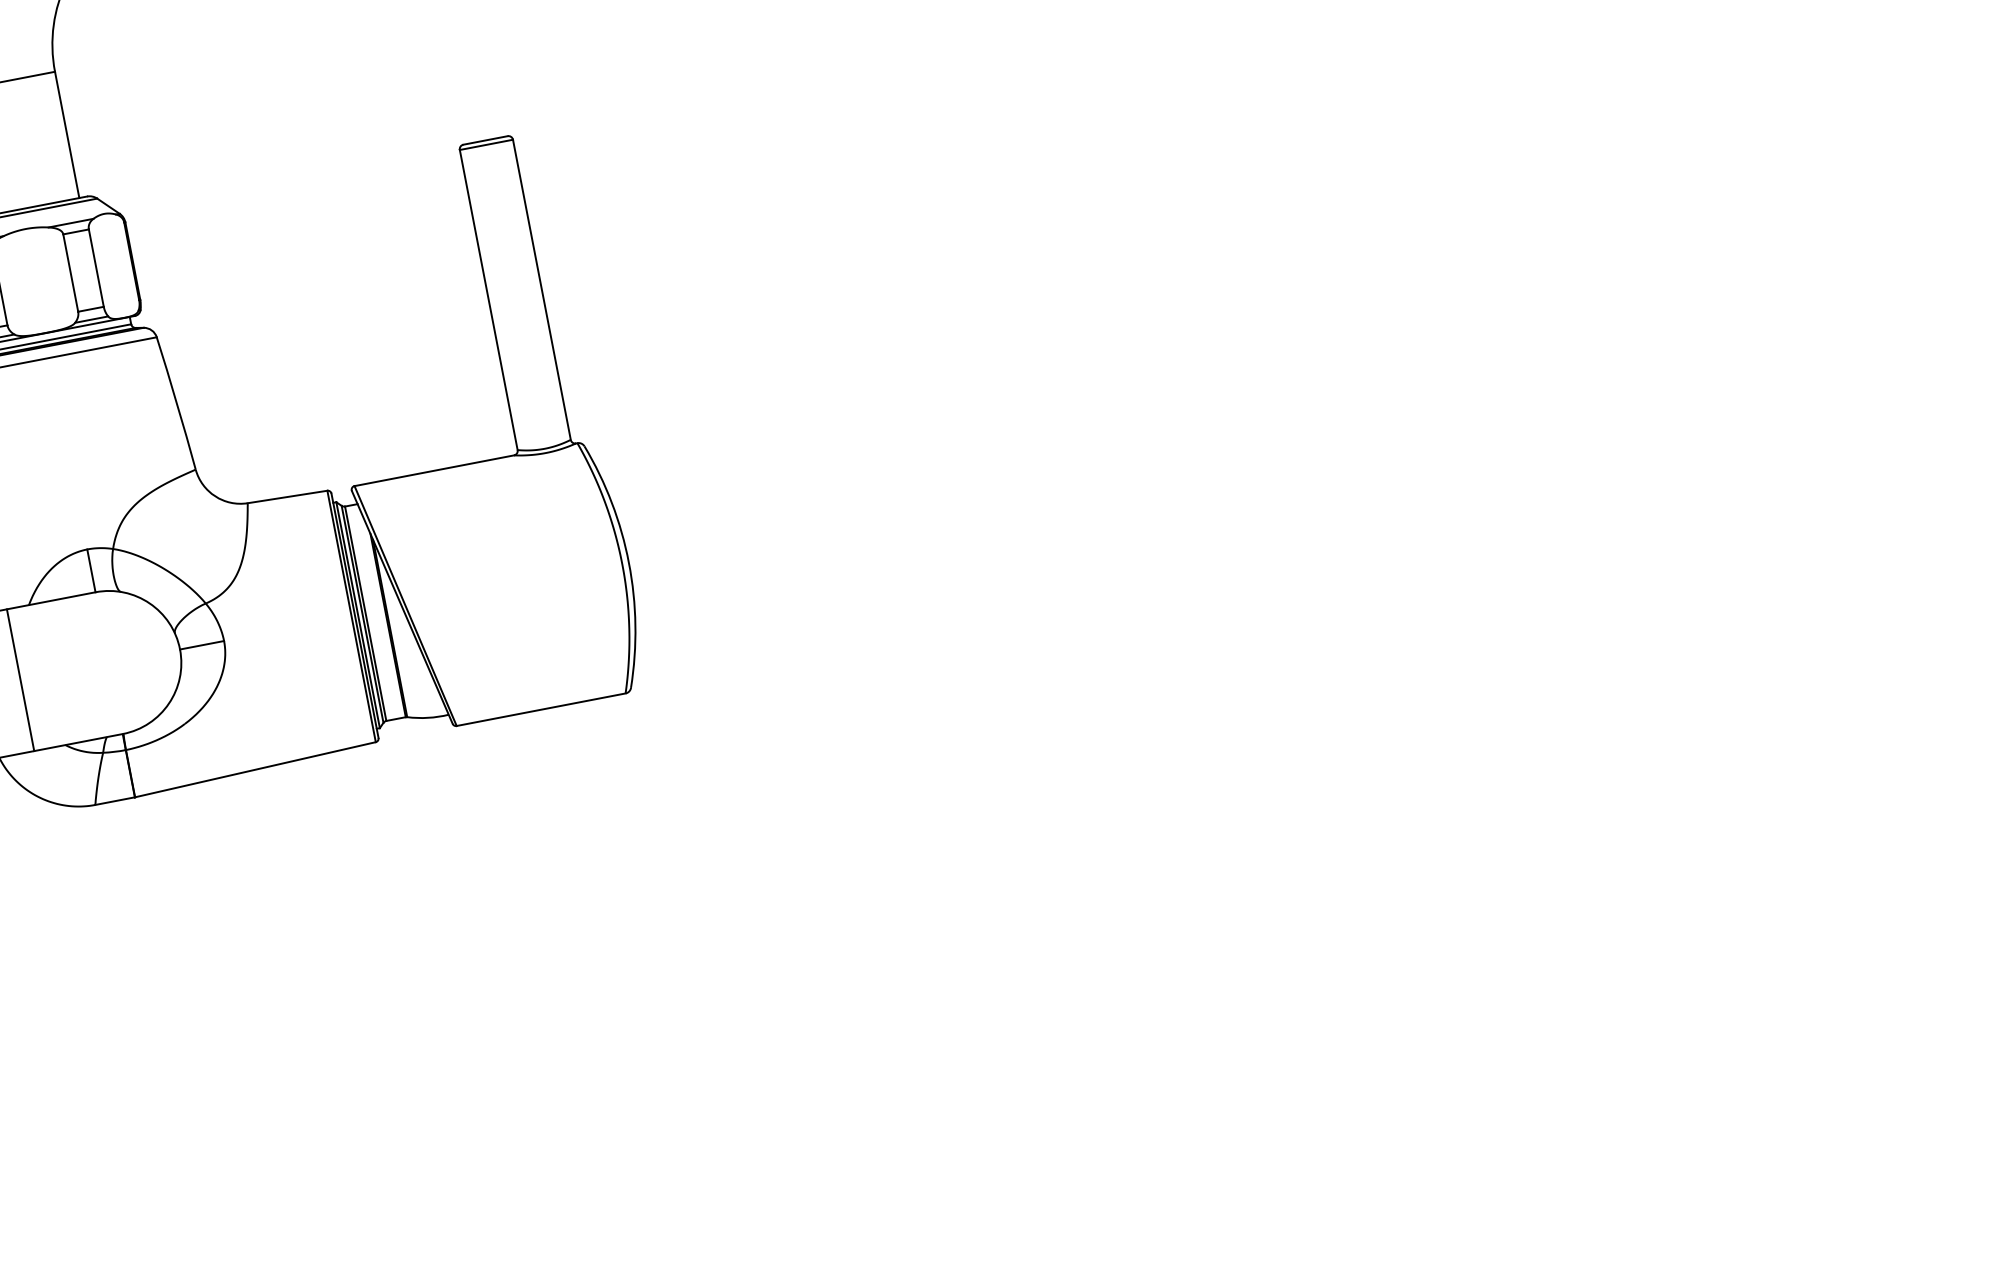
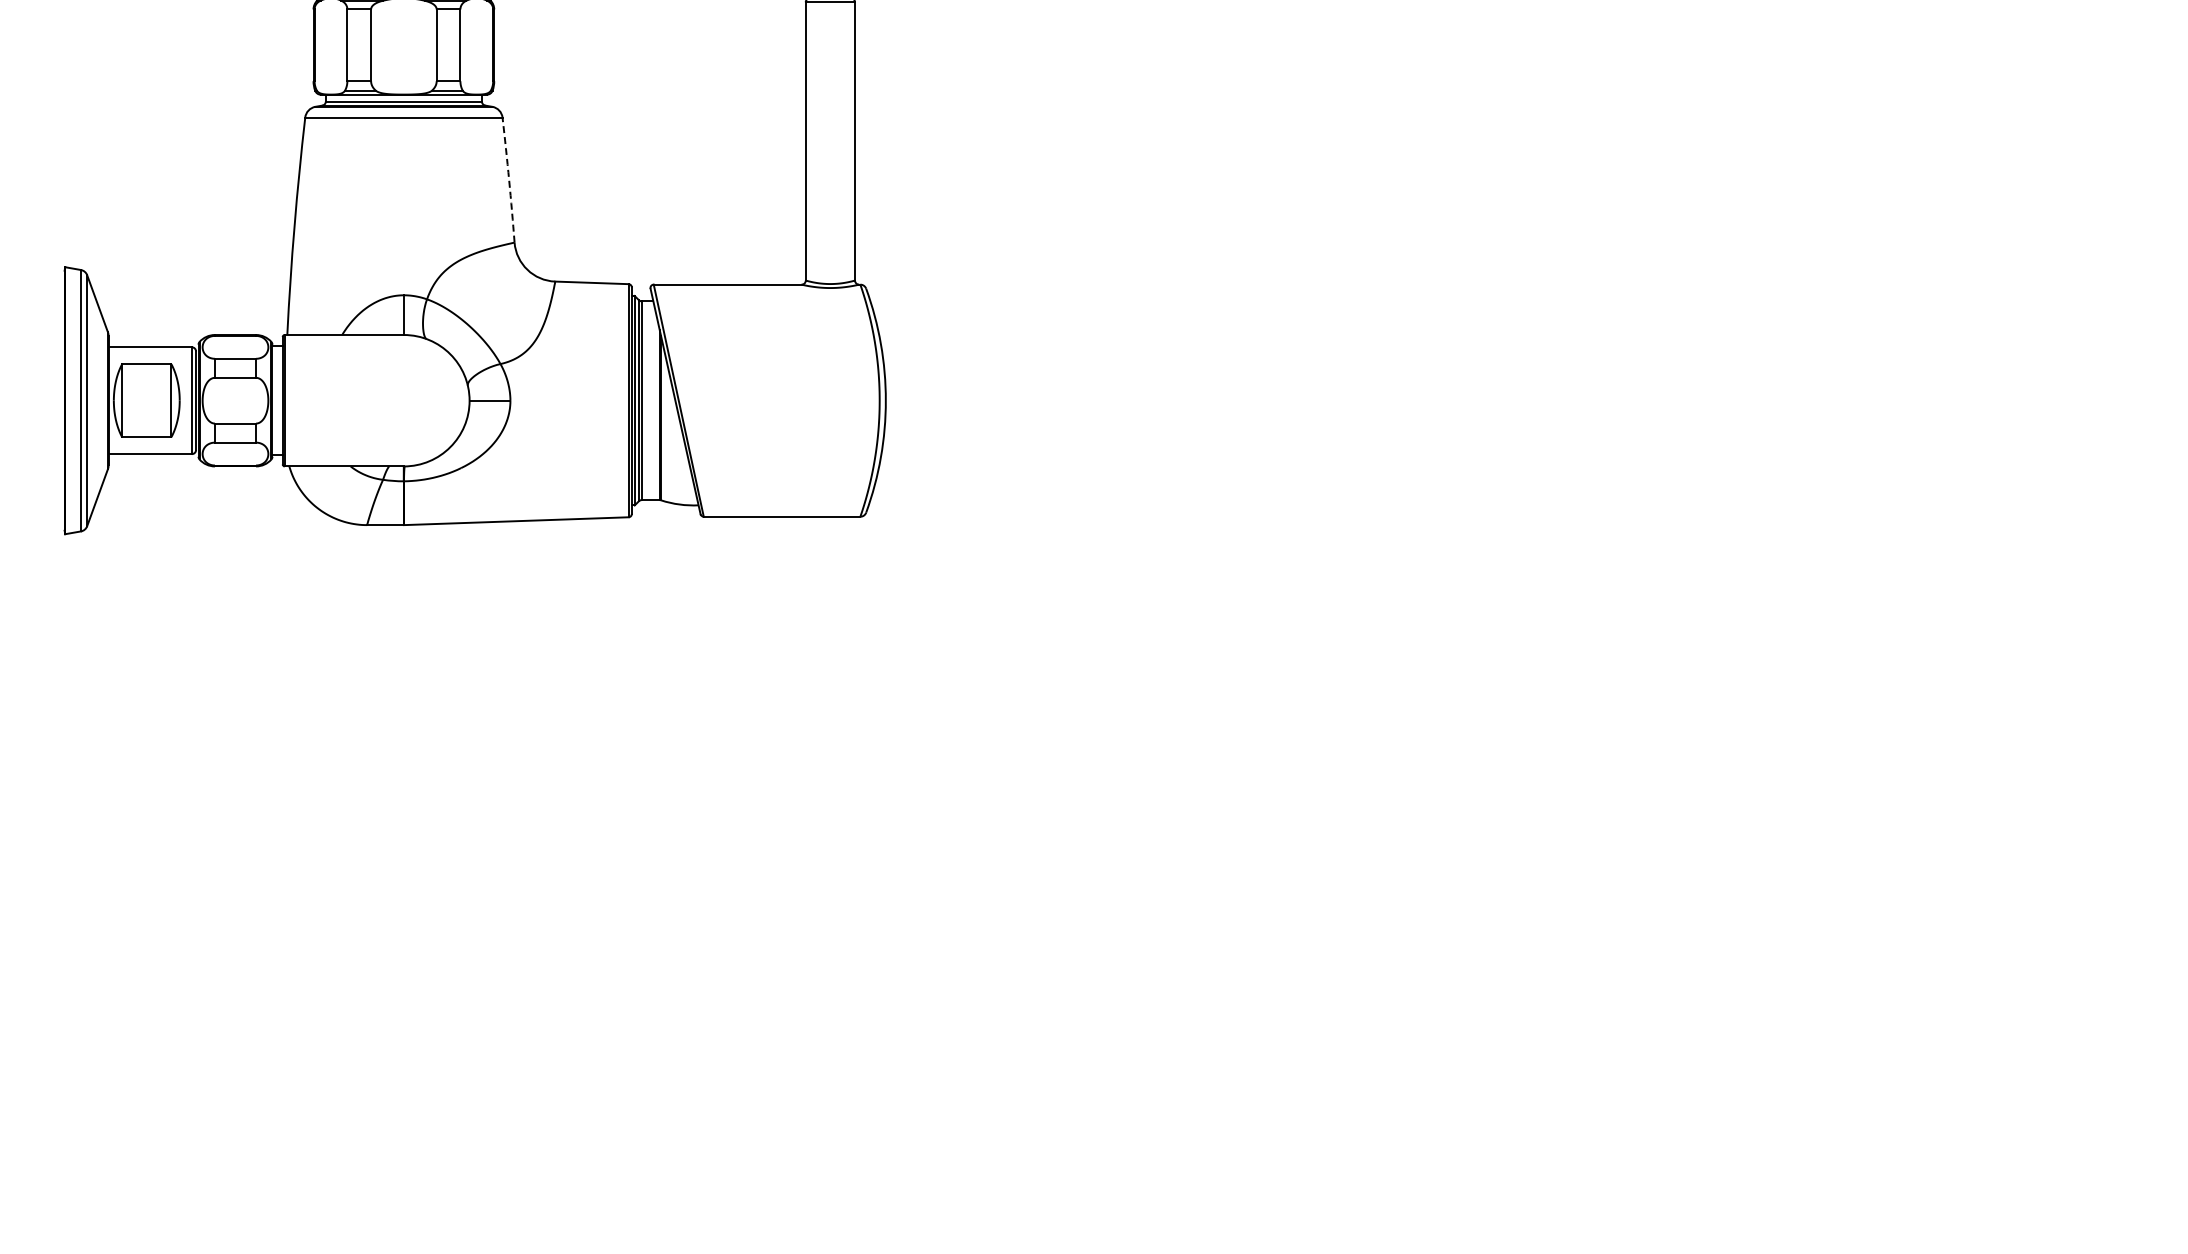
arc: (177, 403) -> (509, 180), solid -> dashed
line: (20, 680) -> (321, 400), removed

